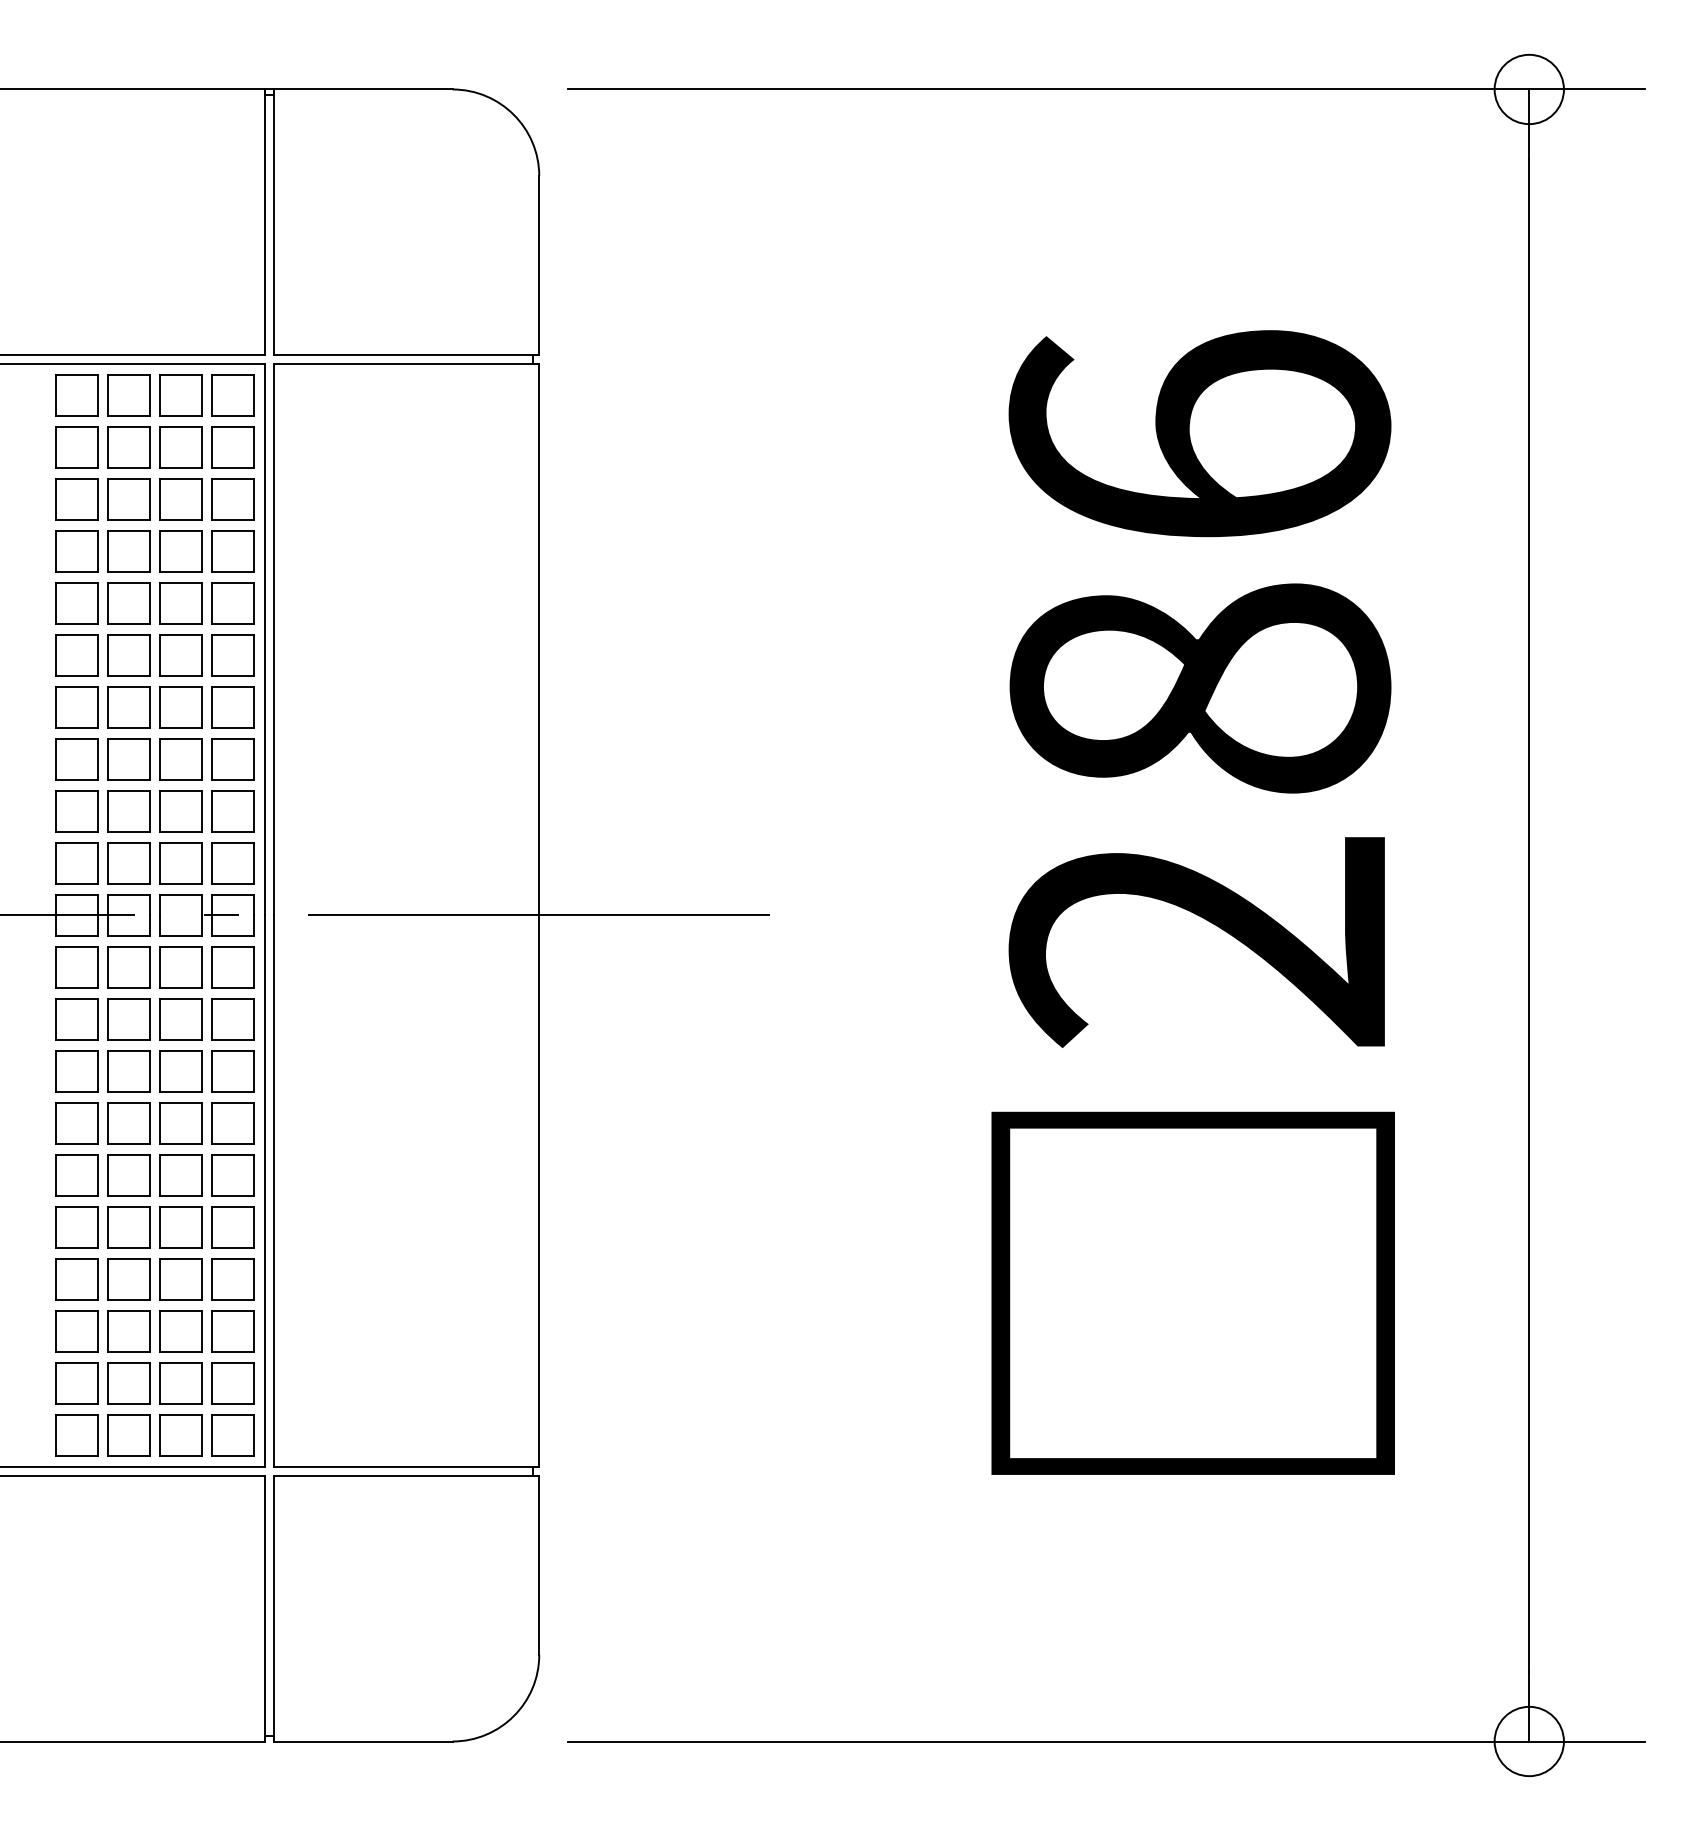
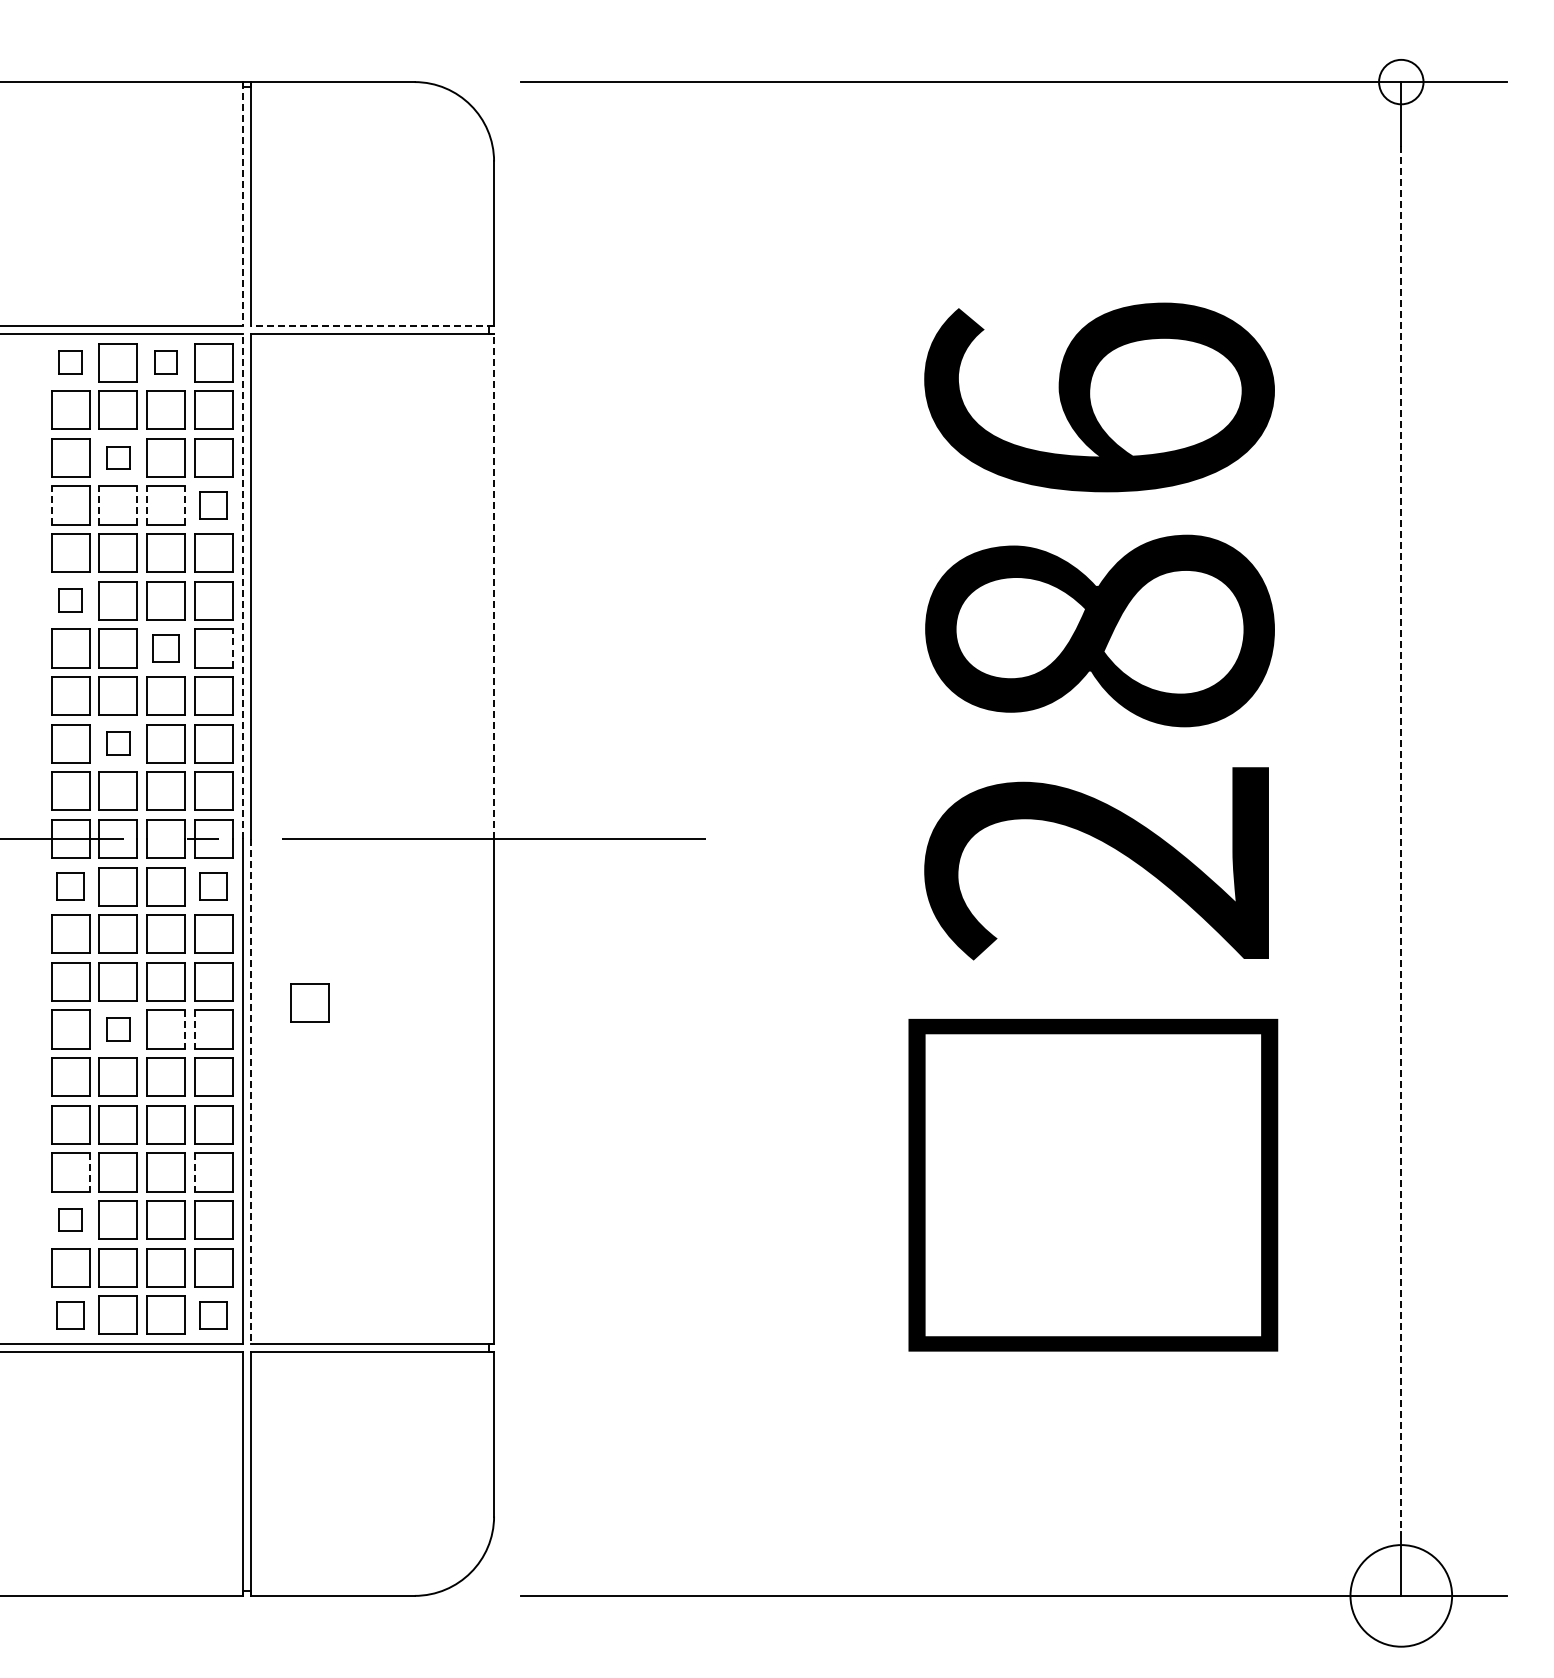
circle: (1529, 88) -> (1401, 81), size x0.7
line: (264, 221) -> (242, 203), solid -> dashed
line: (406, 355) -> (372, 325), solid -> dashed
part: (76, 395) -> (70, 362), size x0.6
part: (180, 395) -> (165, 362), size x0.6
part: (128, 499) -> (117, 457), size x0.6
line: (56, 551) -> (51, 505), solid -> dashed
line: (108, 551) -> (99, 505), solid -> dashed
line: (150, 551) -> (137, 505), solid -> dashed
line: (159, 551) -> (146, 505), solid -> dashed
line: (201, 551) -> (184, 505), solid -> dashed
part: (233, 551) -> (213, 505), size x0.7
line: (264, 639) -> (242, 586), solid -> dashed
line: (539, 639) -> (494, 586), solid -> dashed
part: (76, 655) -> (70, 600), size x0.6
line: (253, 706) -> (232, 647), solid -> dashed
part: (180, 707) -> (165, 648), size x0.7
part: (128, 811) -> (117, 743), size x0.6
line: (1529, 916) -> (1401, 839), solid -> dashed
part: (76, 967) -> (70, 886), size x0.7
part: (233, 967) -> (213, 886), size x0.7
part: (337, 1093) -> (309, 1002), added
part: (128, 1123) -> (117, 1029), size x0.6
line: (201, 1124) -> (184, 1030), solid -> dashed
line: (212, 1124) -> (194, 1030), solid -> dashed
line: (273, 1191) -> (250, 1091), solid -> dashed
line: (97, 1279) -> (89, 1172), solid -> dashed
line: (212, 1279) -> (194, 1172), solid -> dashed
part: (76, 1330) -> (70, 1219), size x0.6
part: (76, 1434) -> (70, 1314), size x0.7
part: (233, 1434) -> (213, 1314), size x0.7
circle: (1529, 1741) -> (1401, 1595), size x1.6

